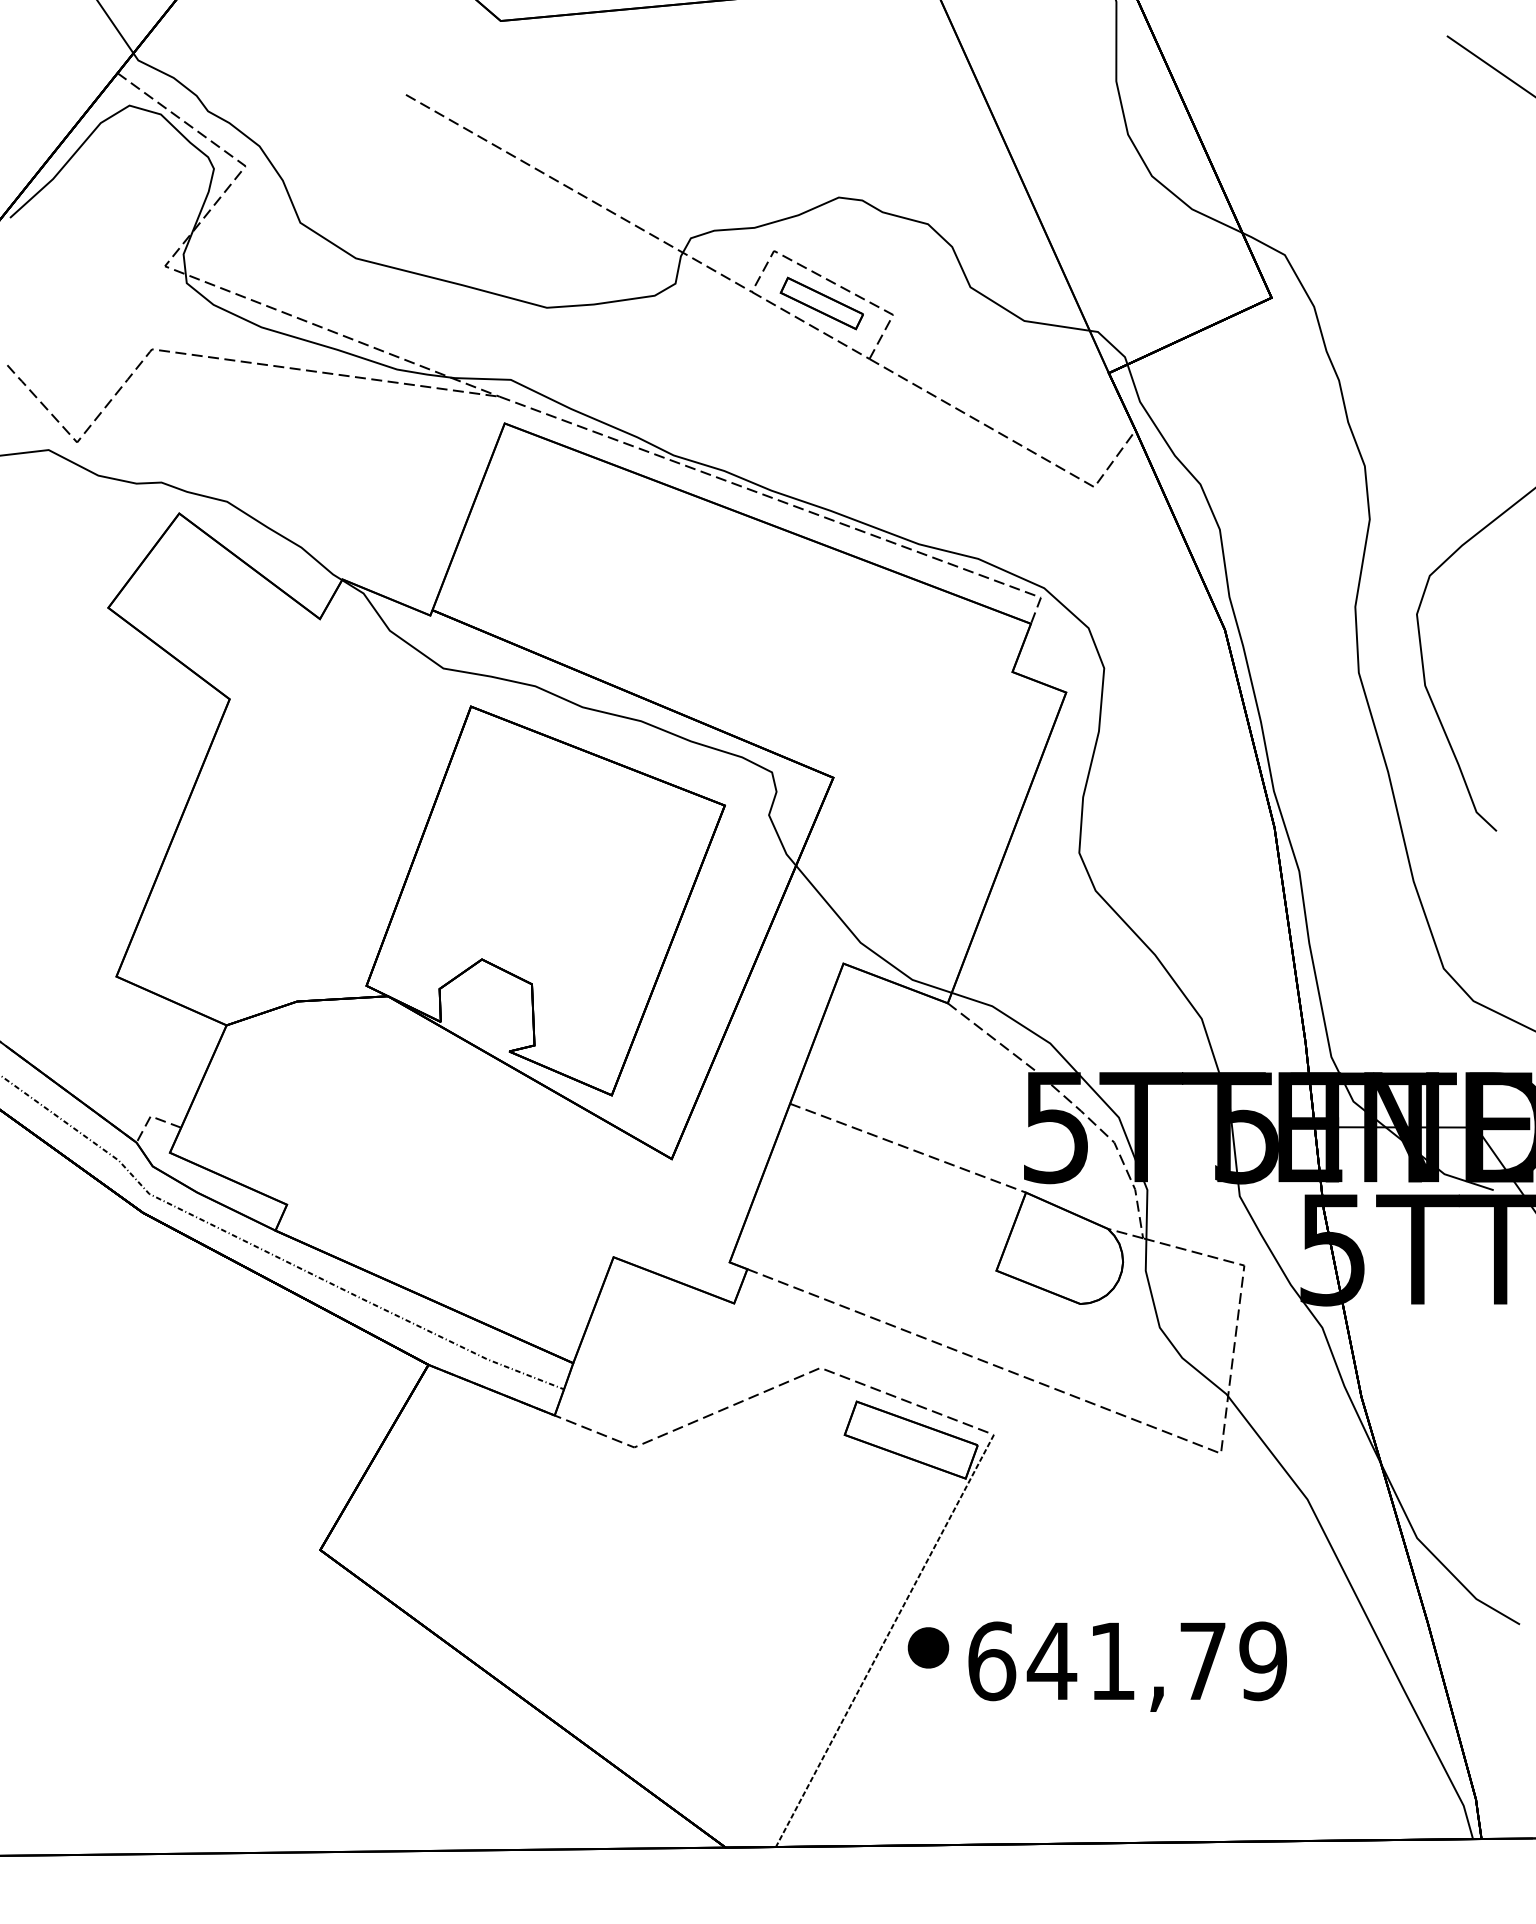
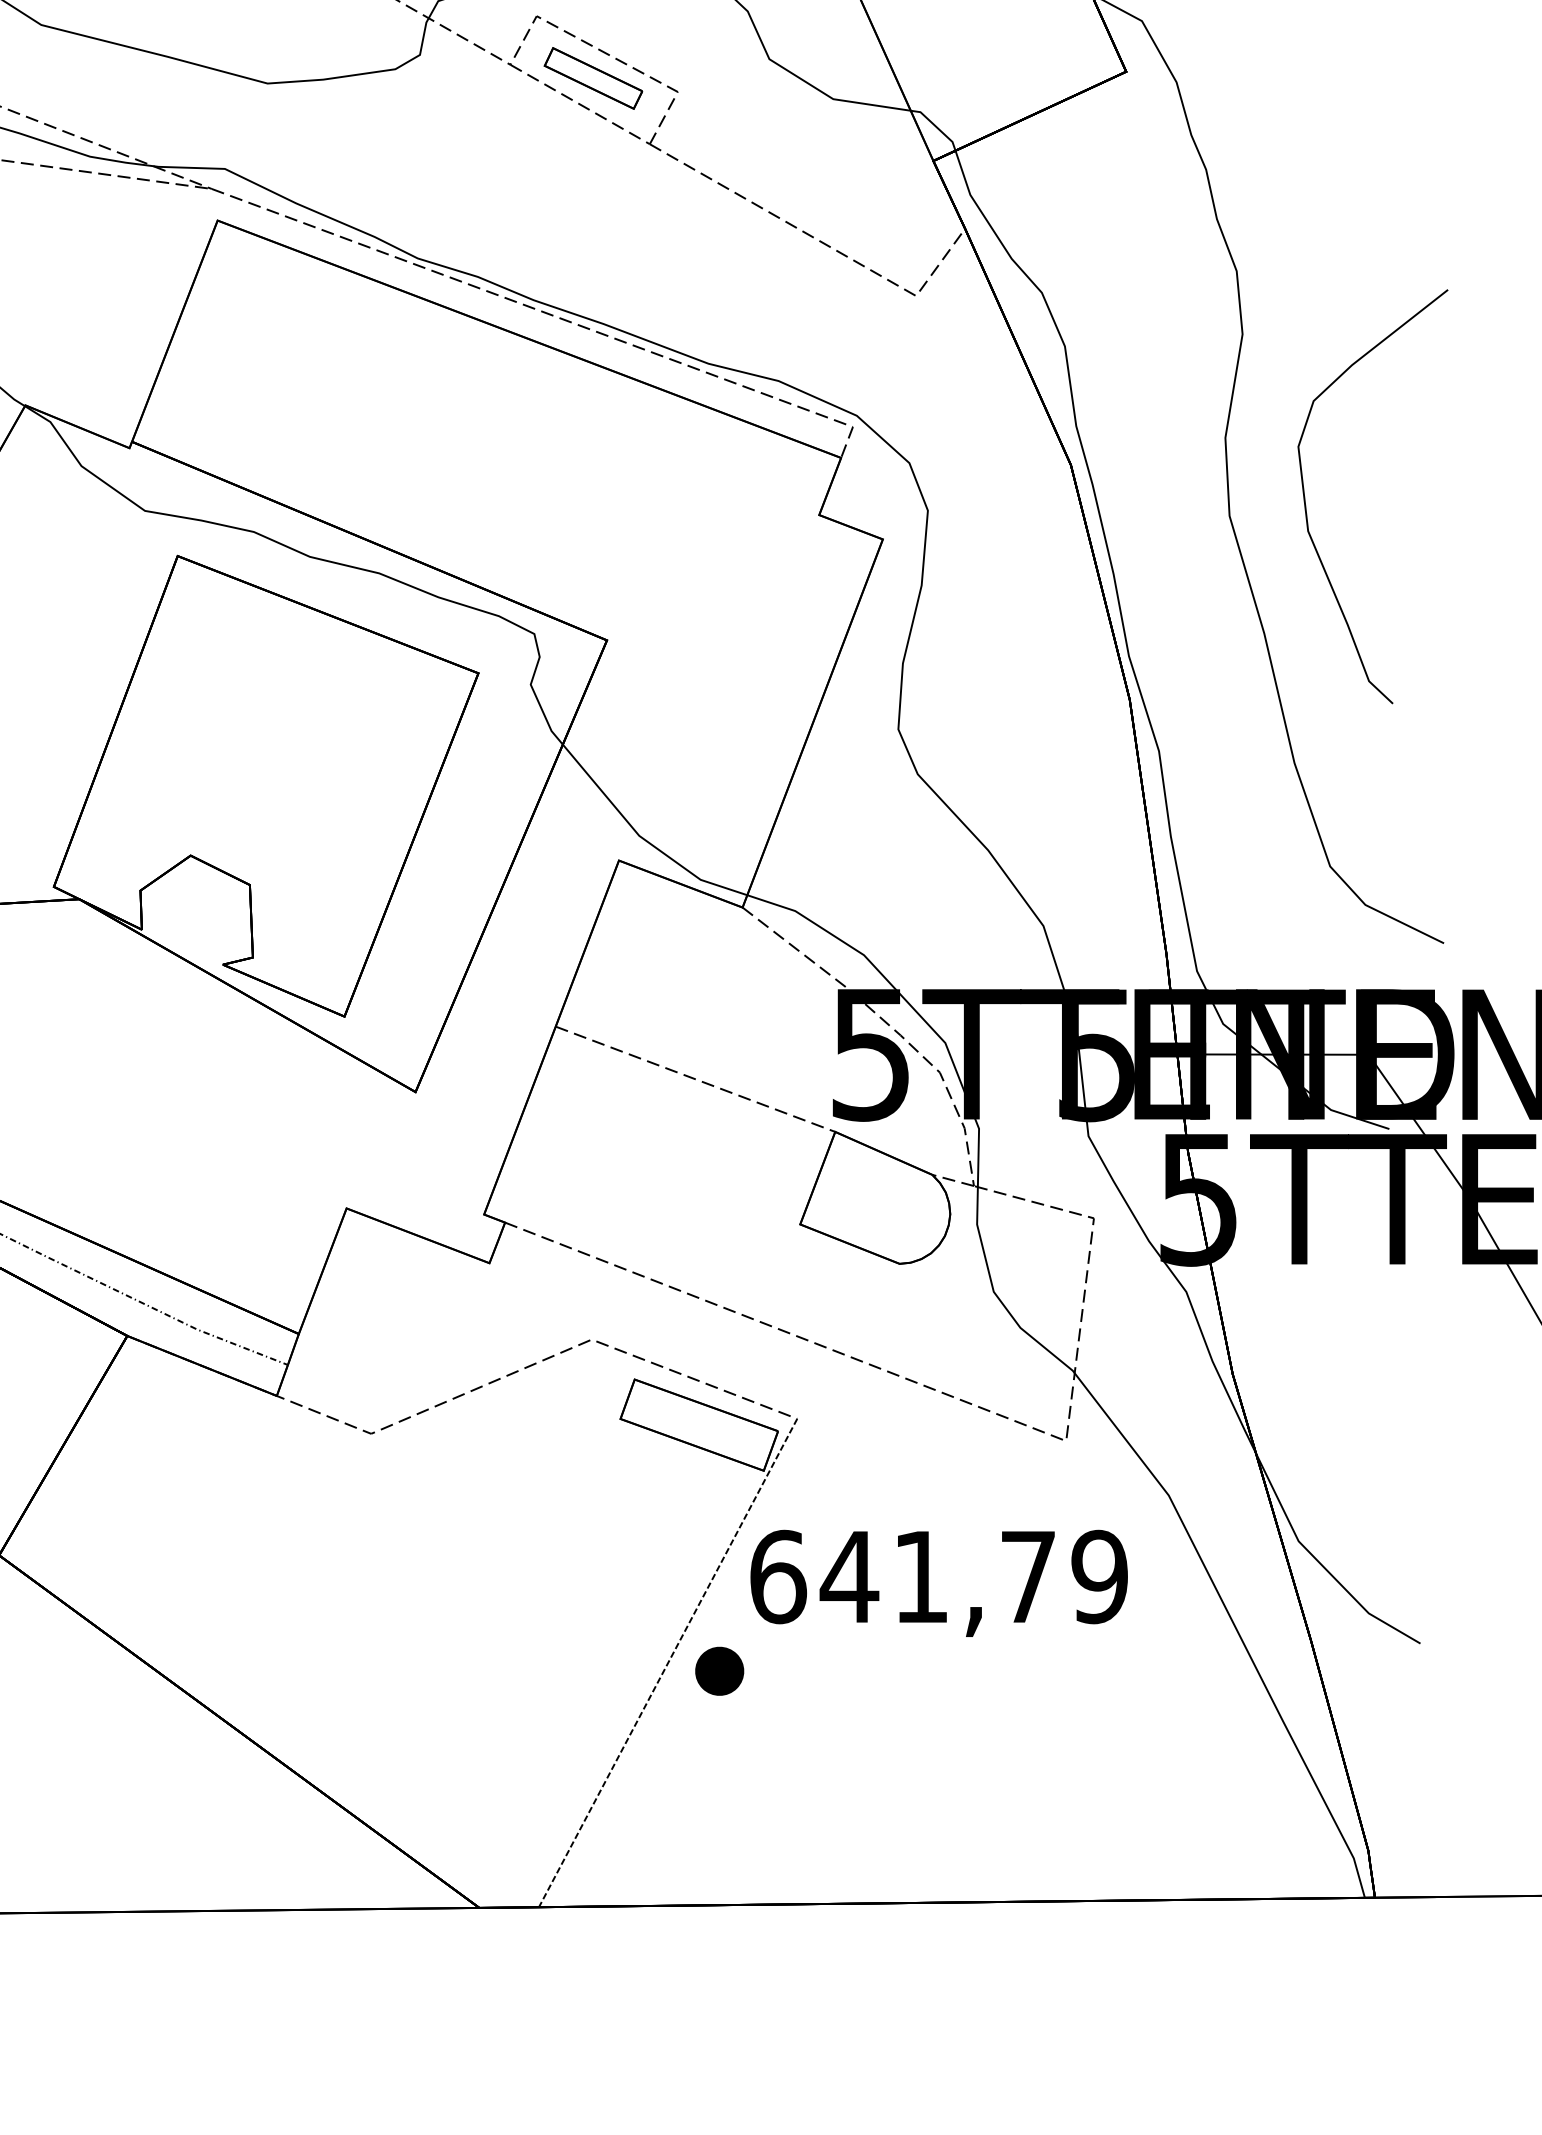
text: (1127, 1666) -> (938, 1583), moved

